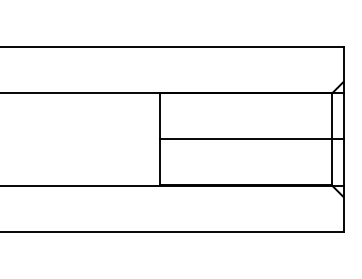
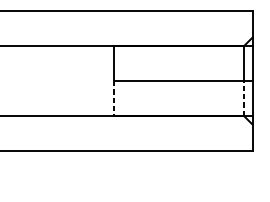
line: (159, 162) -> (113, 98), solid -> dashed
line: (332, 162) -> (244, 98), solid -> dashed

